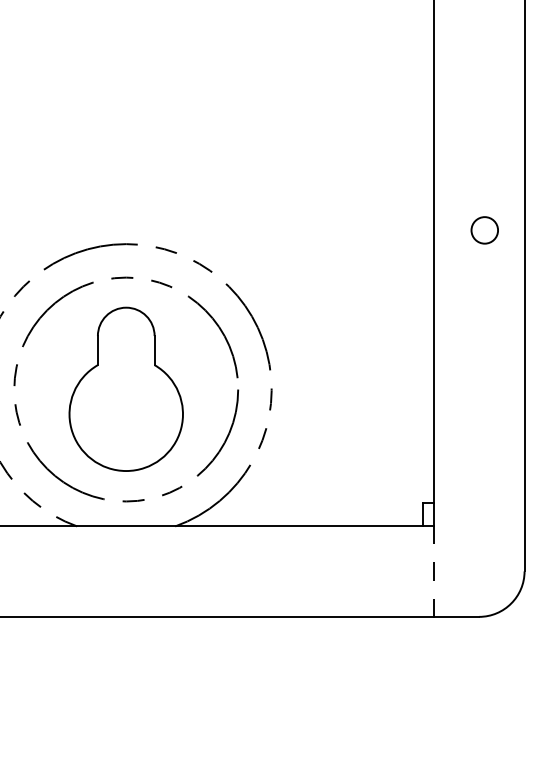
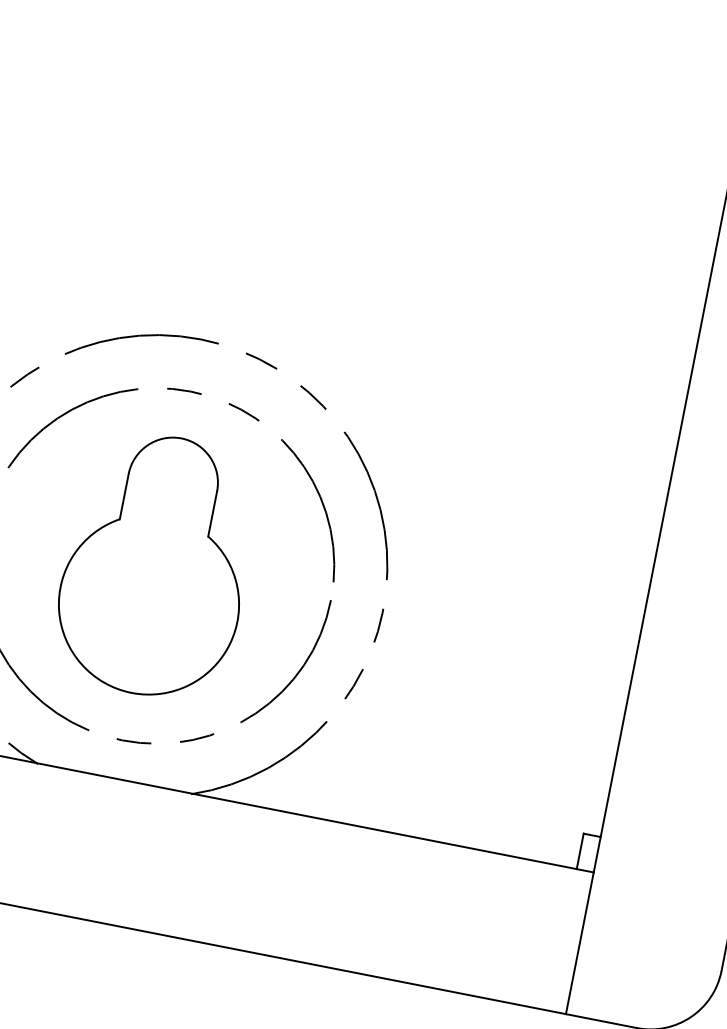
line: (433, 571) -> (579, 943), dashed -> solid

